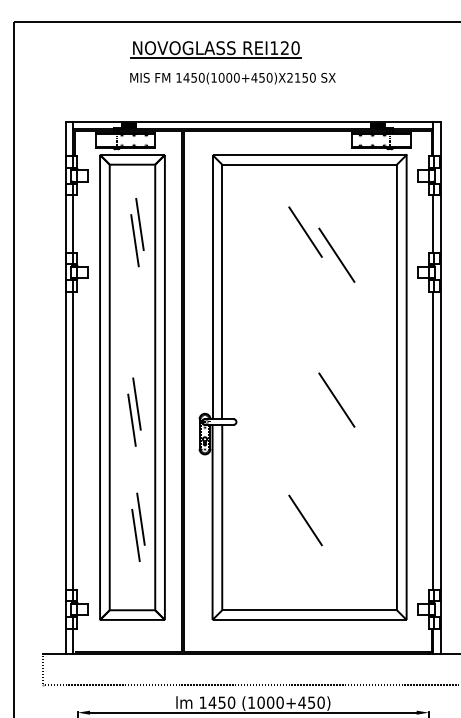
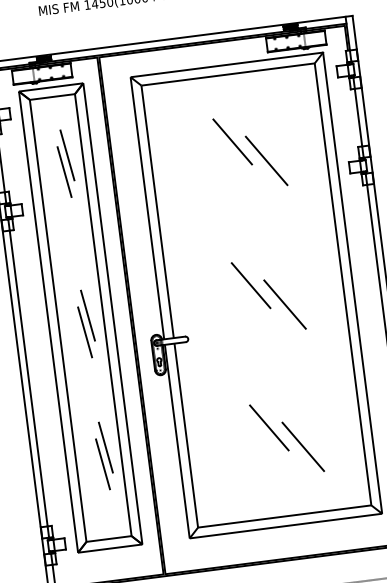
line: (305, 376) -> (250, 285), added
part: (134, 411) -> (86, 323), moved
line: (336, 543) -> (302, 446), added

